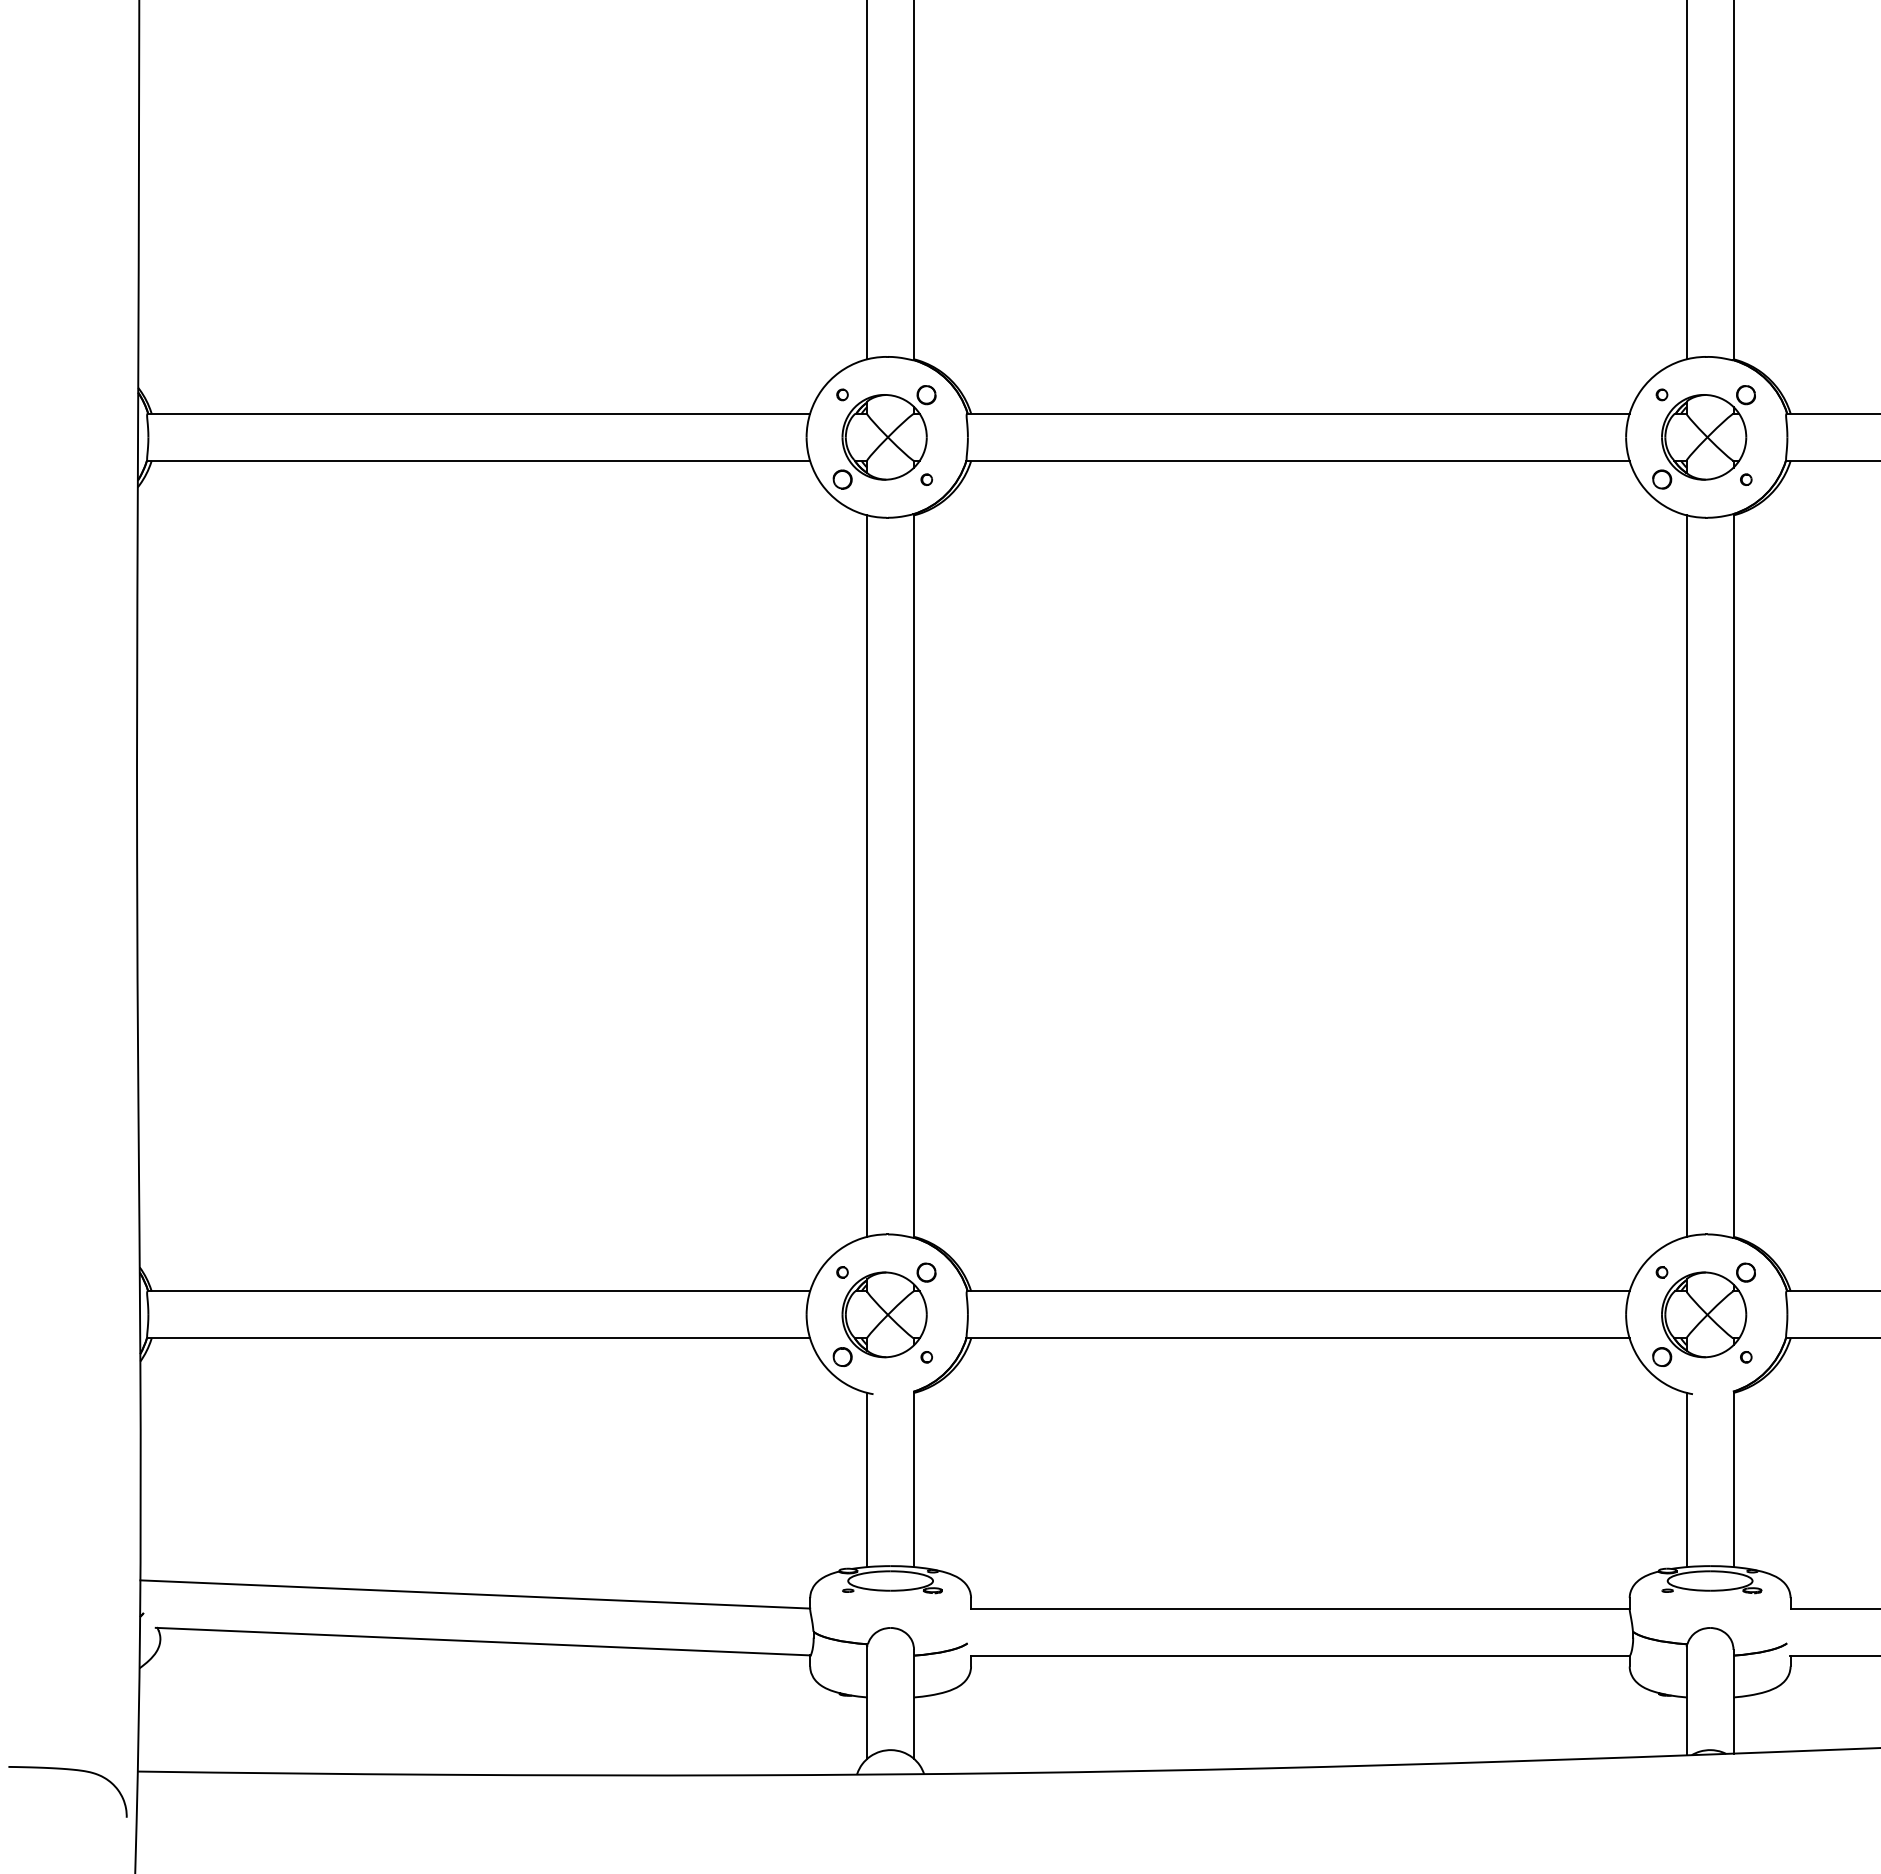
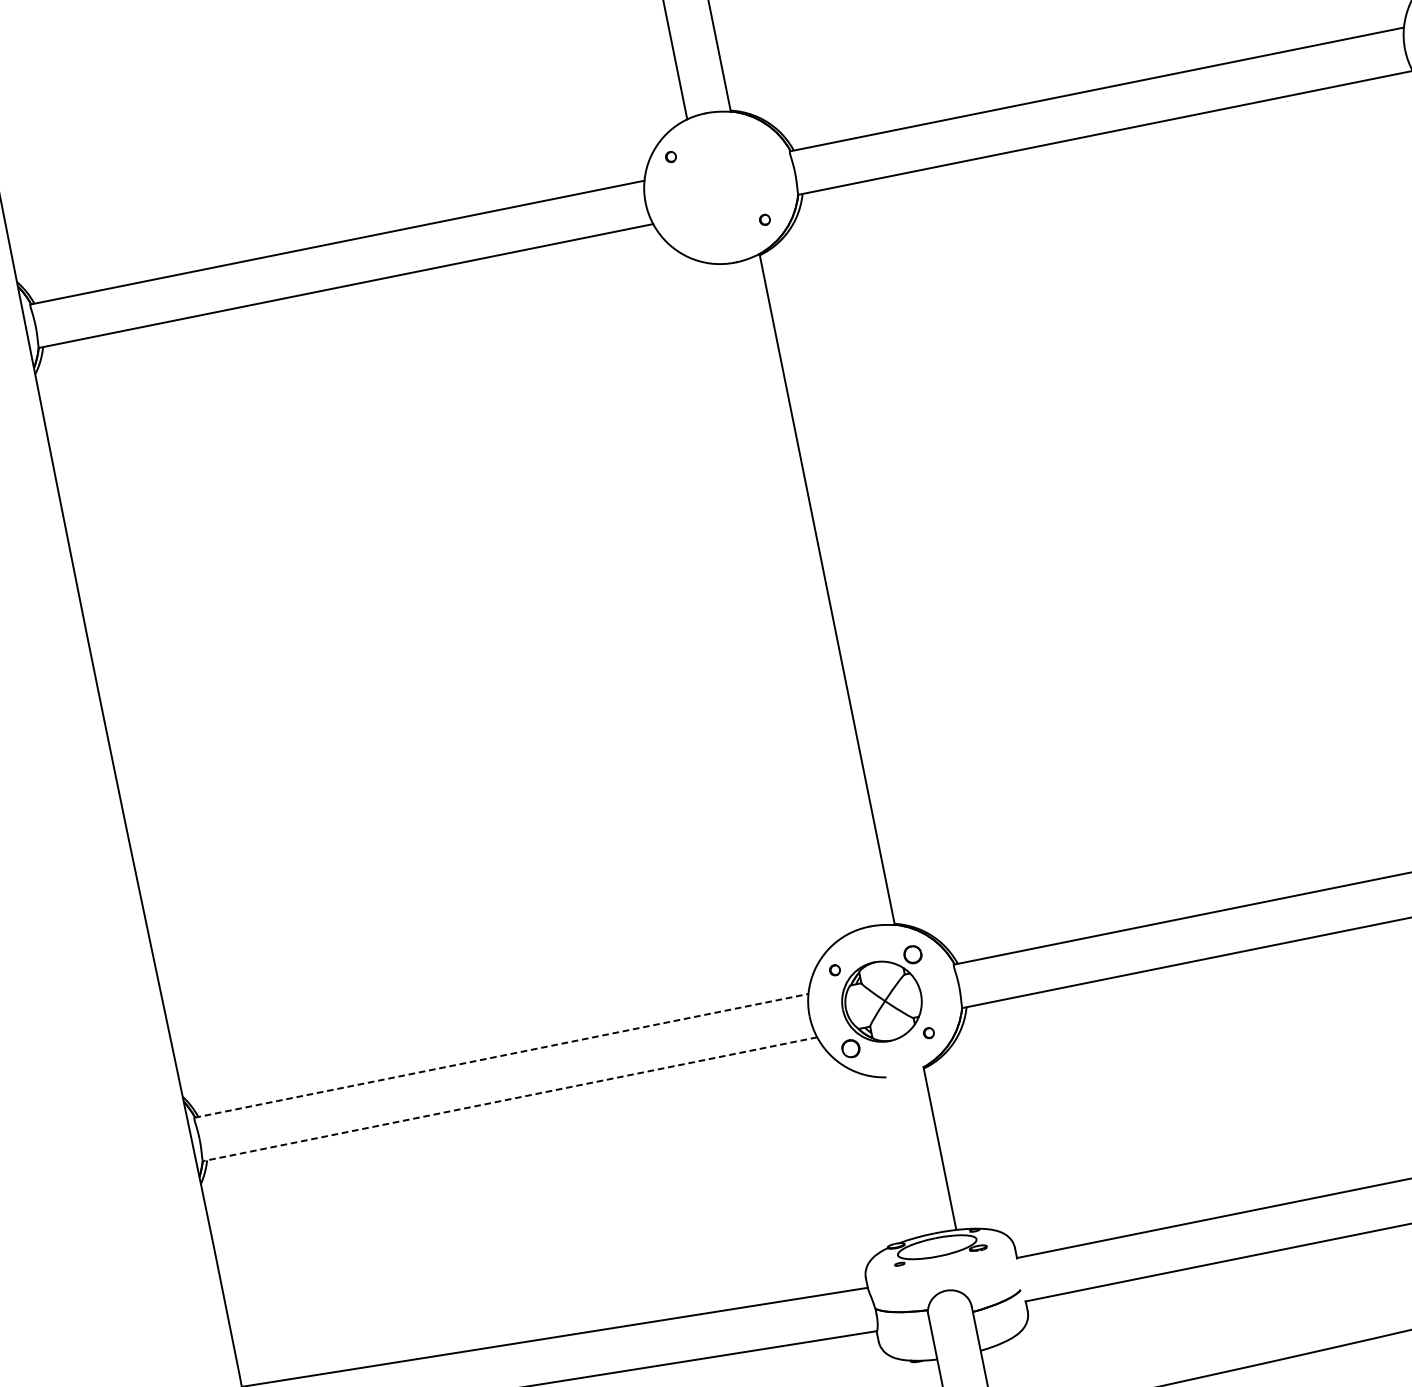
part: (884, 437) -> (717, 188), removed
line: (867, 875) -> (783, 597), removed
line: (479, 1291) -> (502, 1055), solid -> dashed
line: (478, 1338) -> (509, 1099), solid -> dashed
line: (867, 1479) -> (896, 1157), removed

